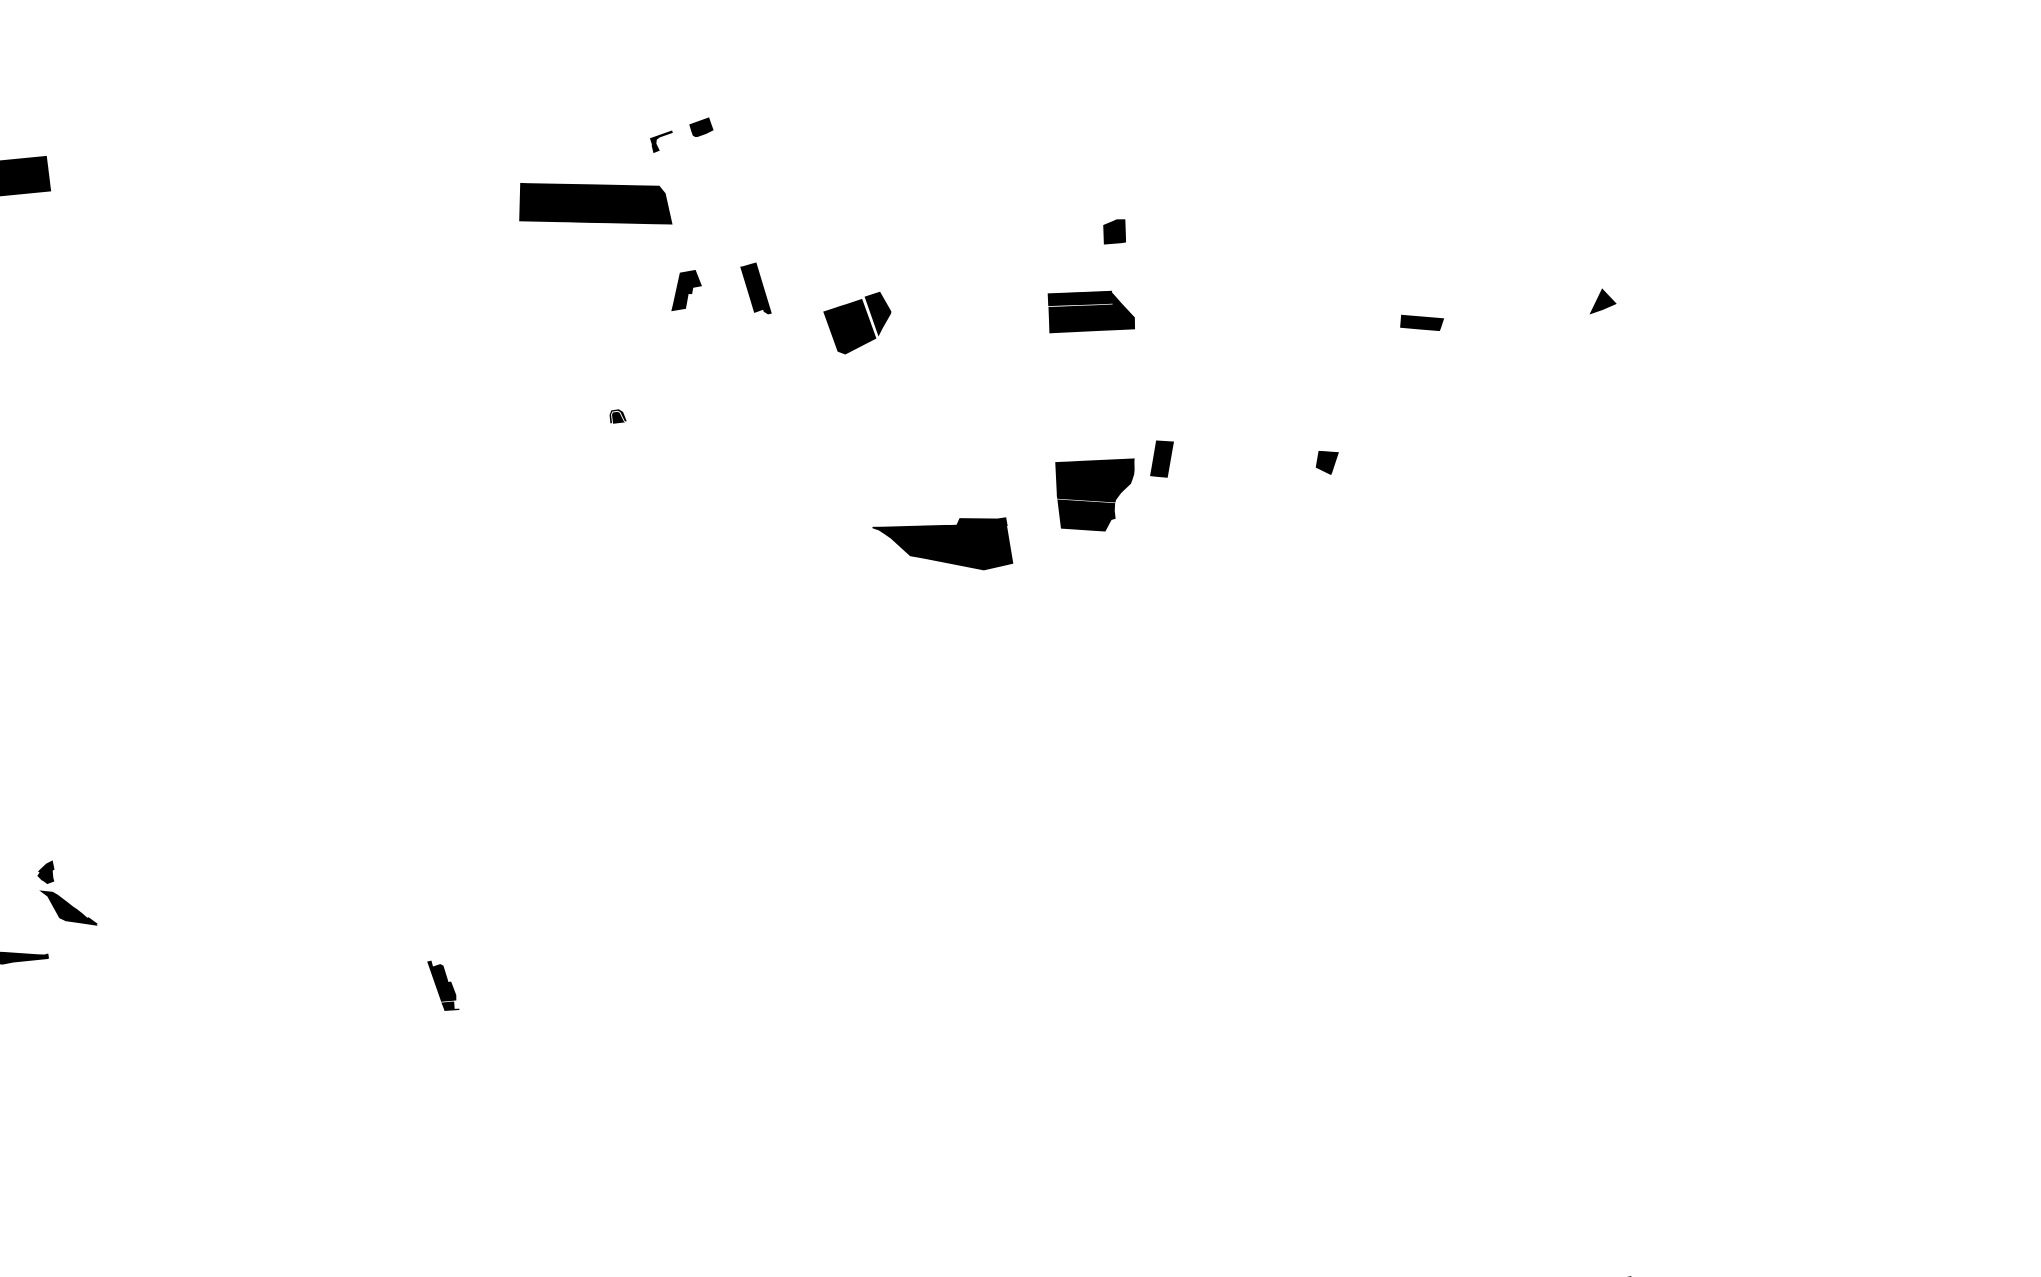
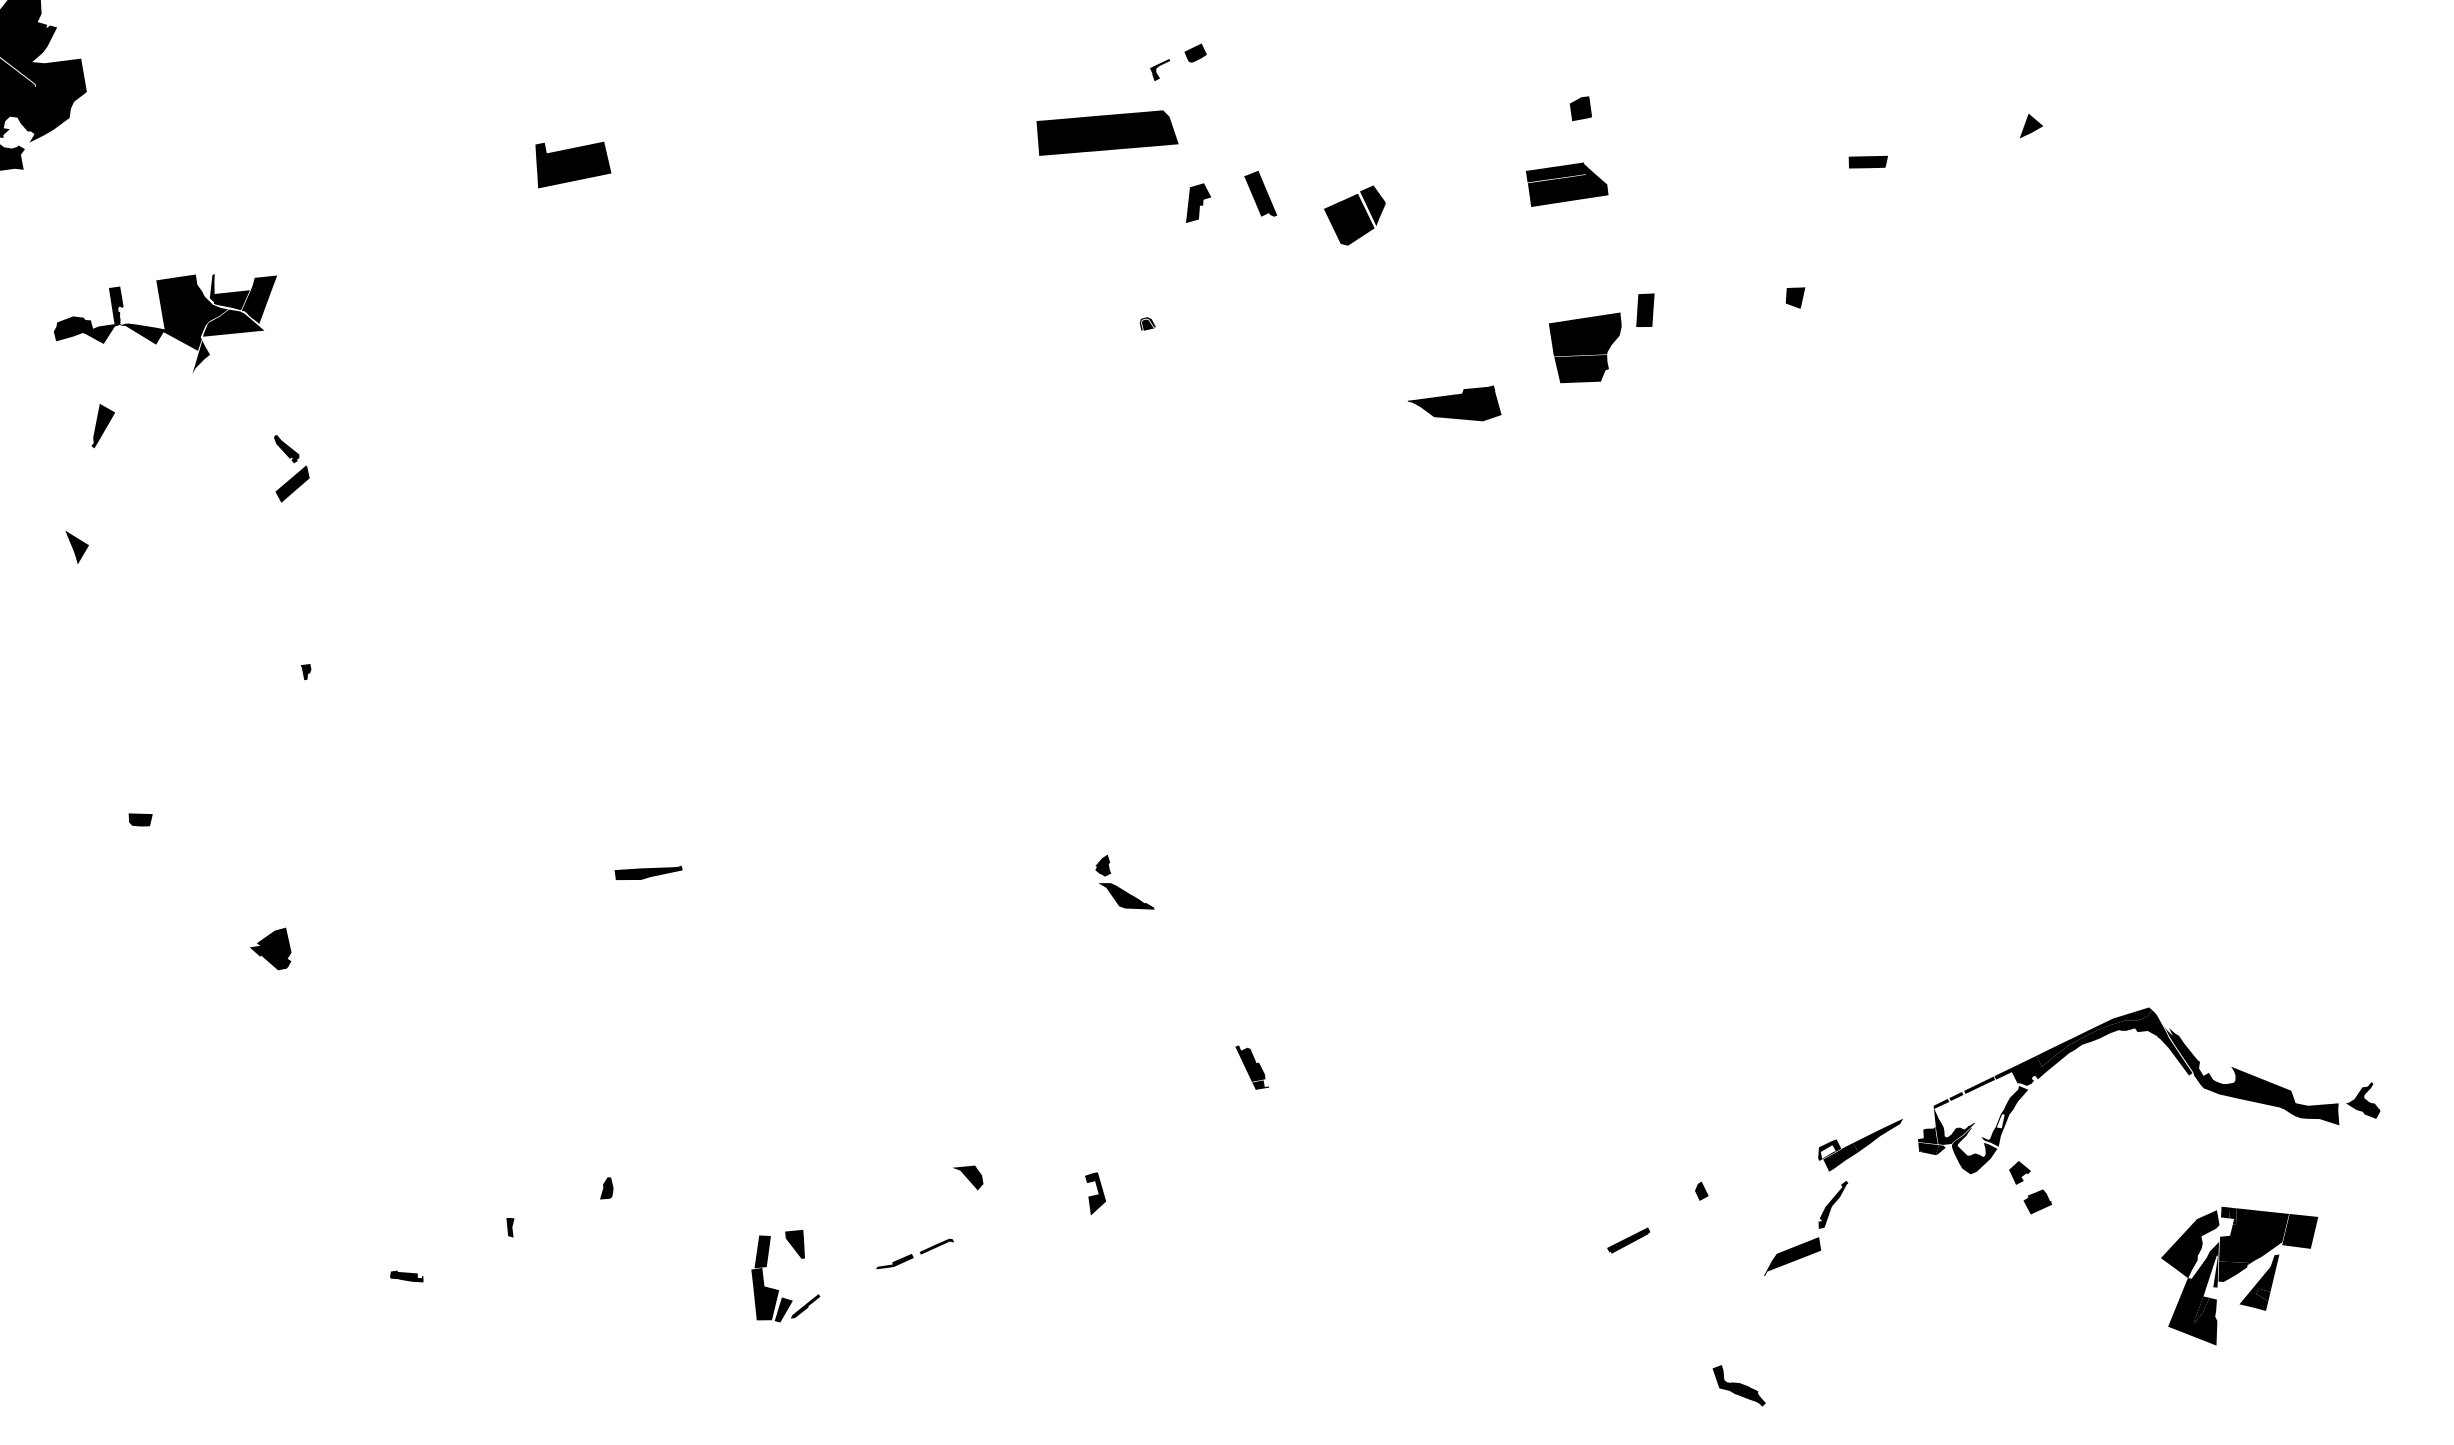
part: (943, 538) -> (1454, 403), size x0.71
part: (63, 898) -> (1121, 888), moved
part: (443, 986) -> (1252, 1067), moved

